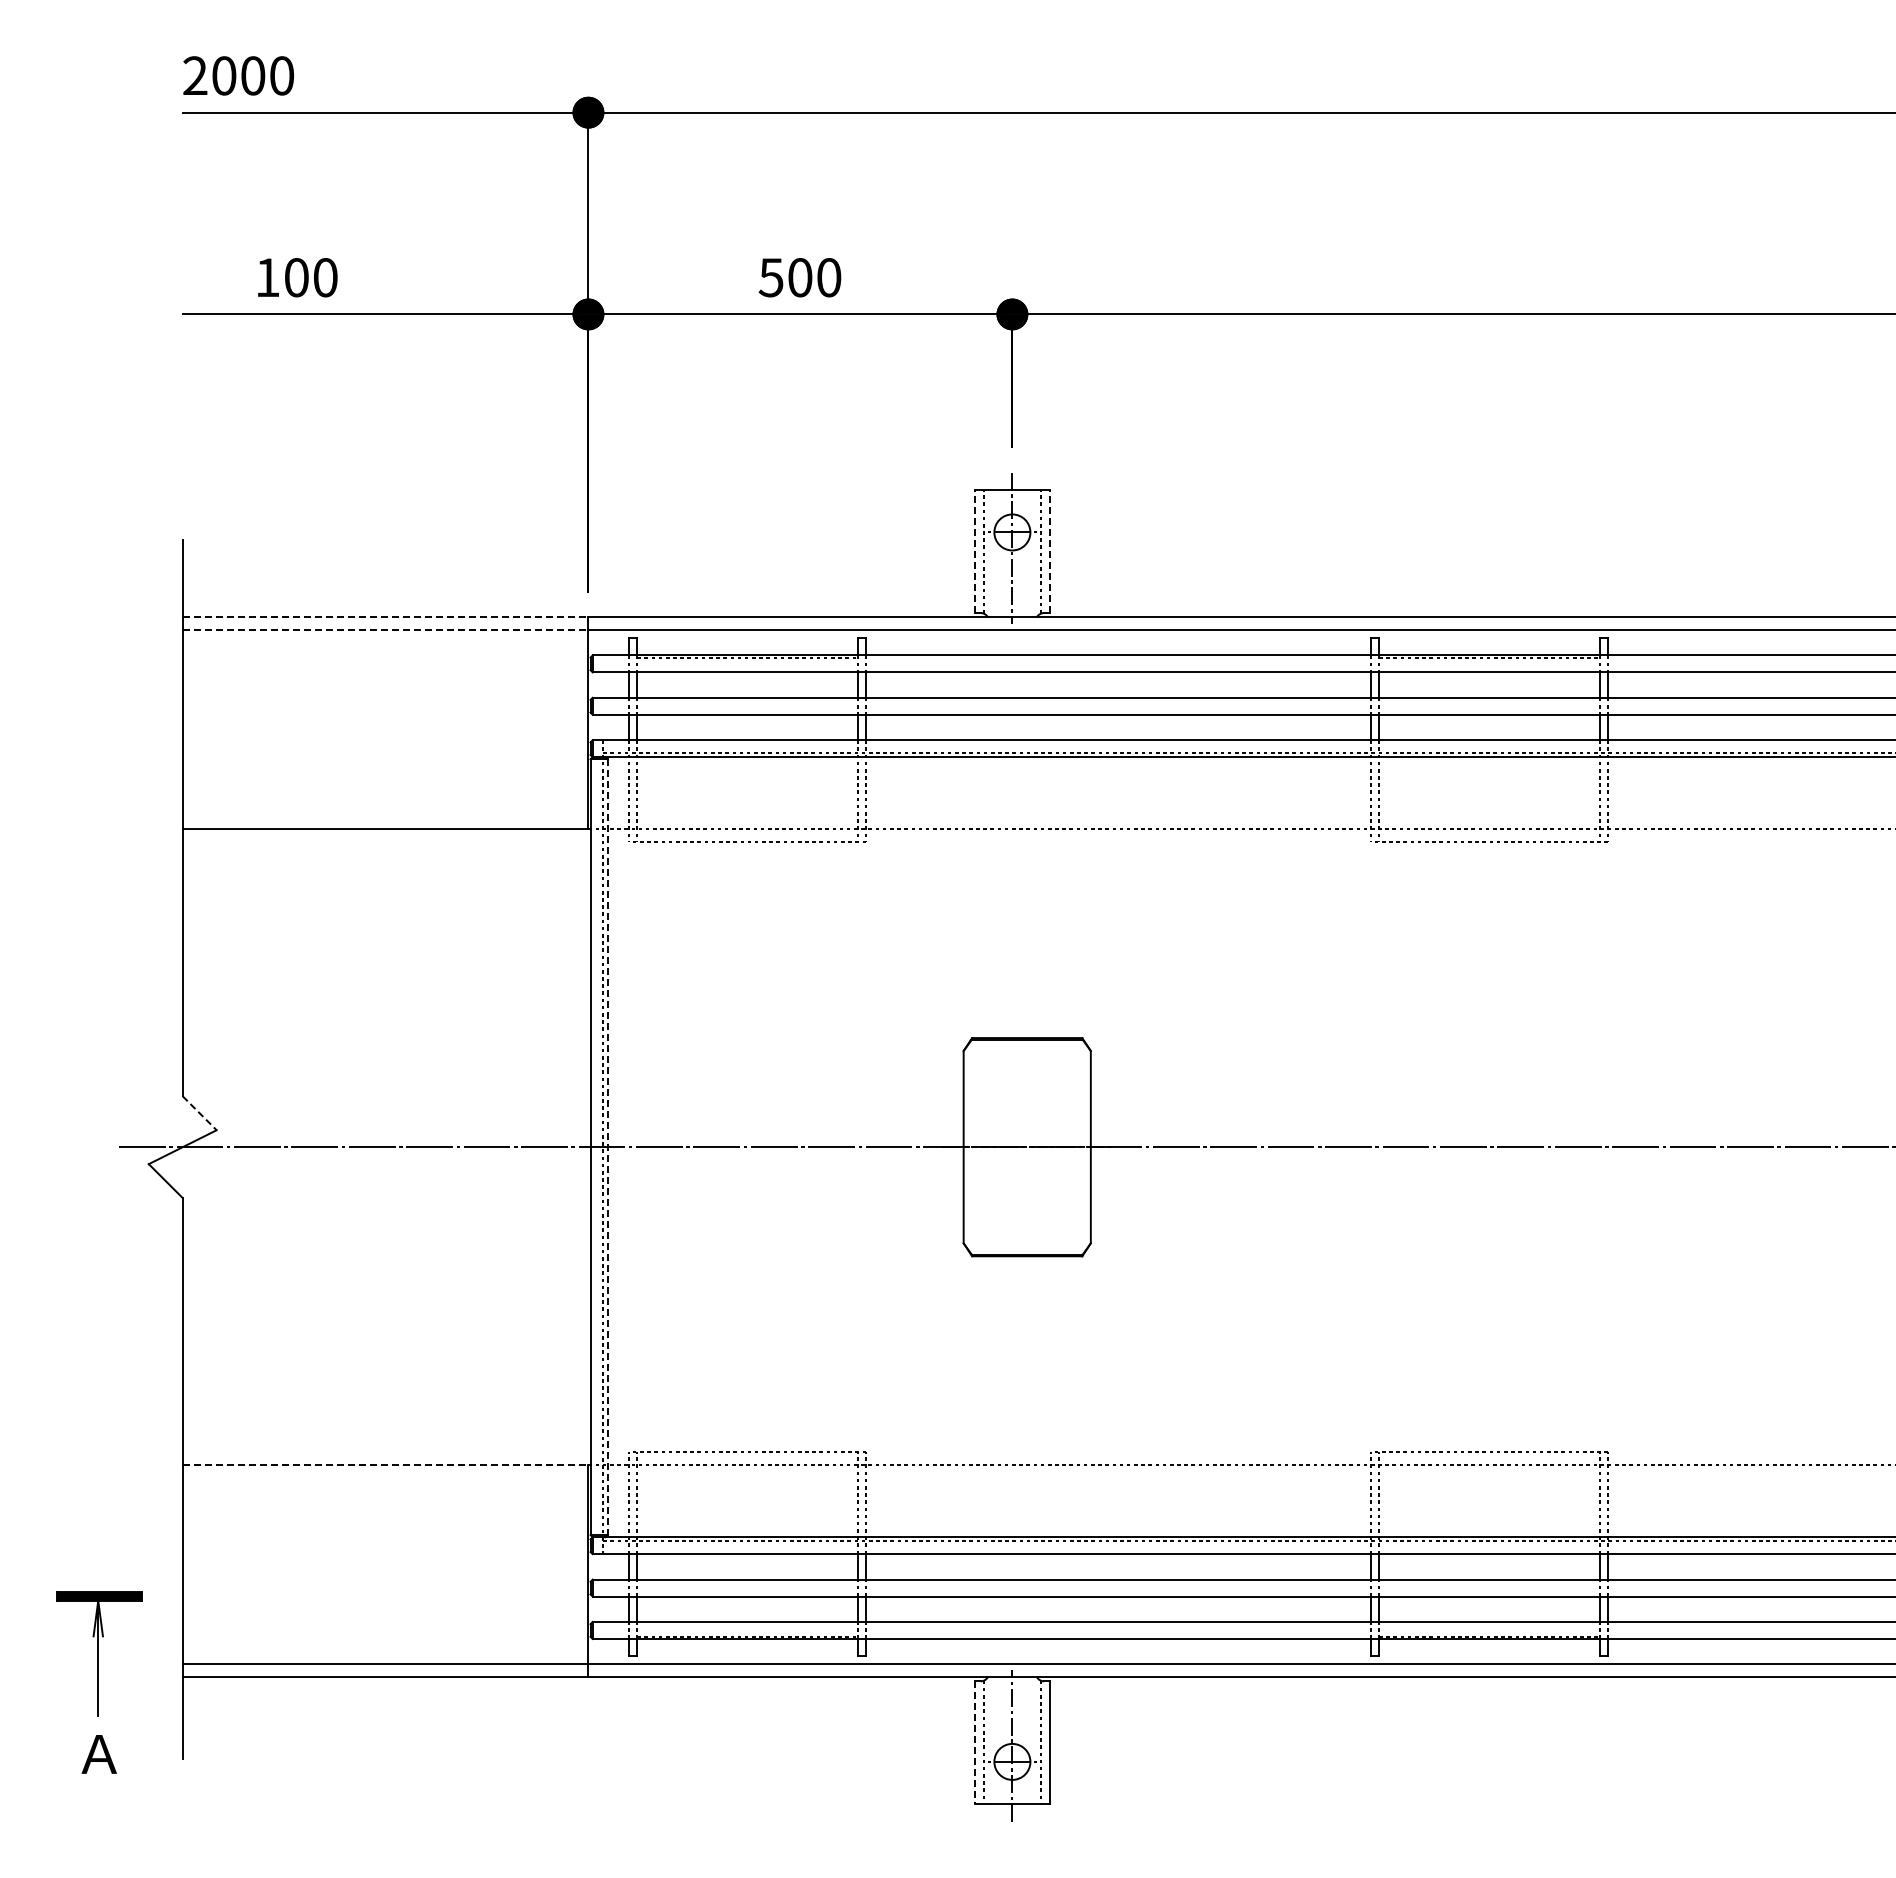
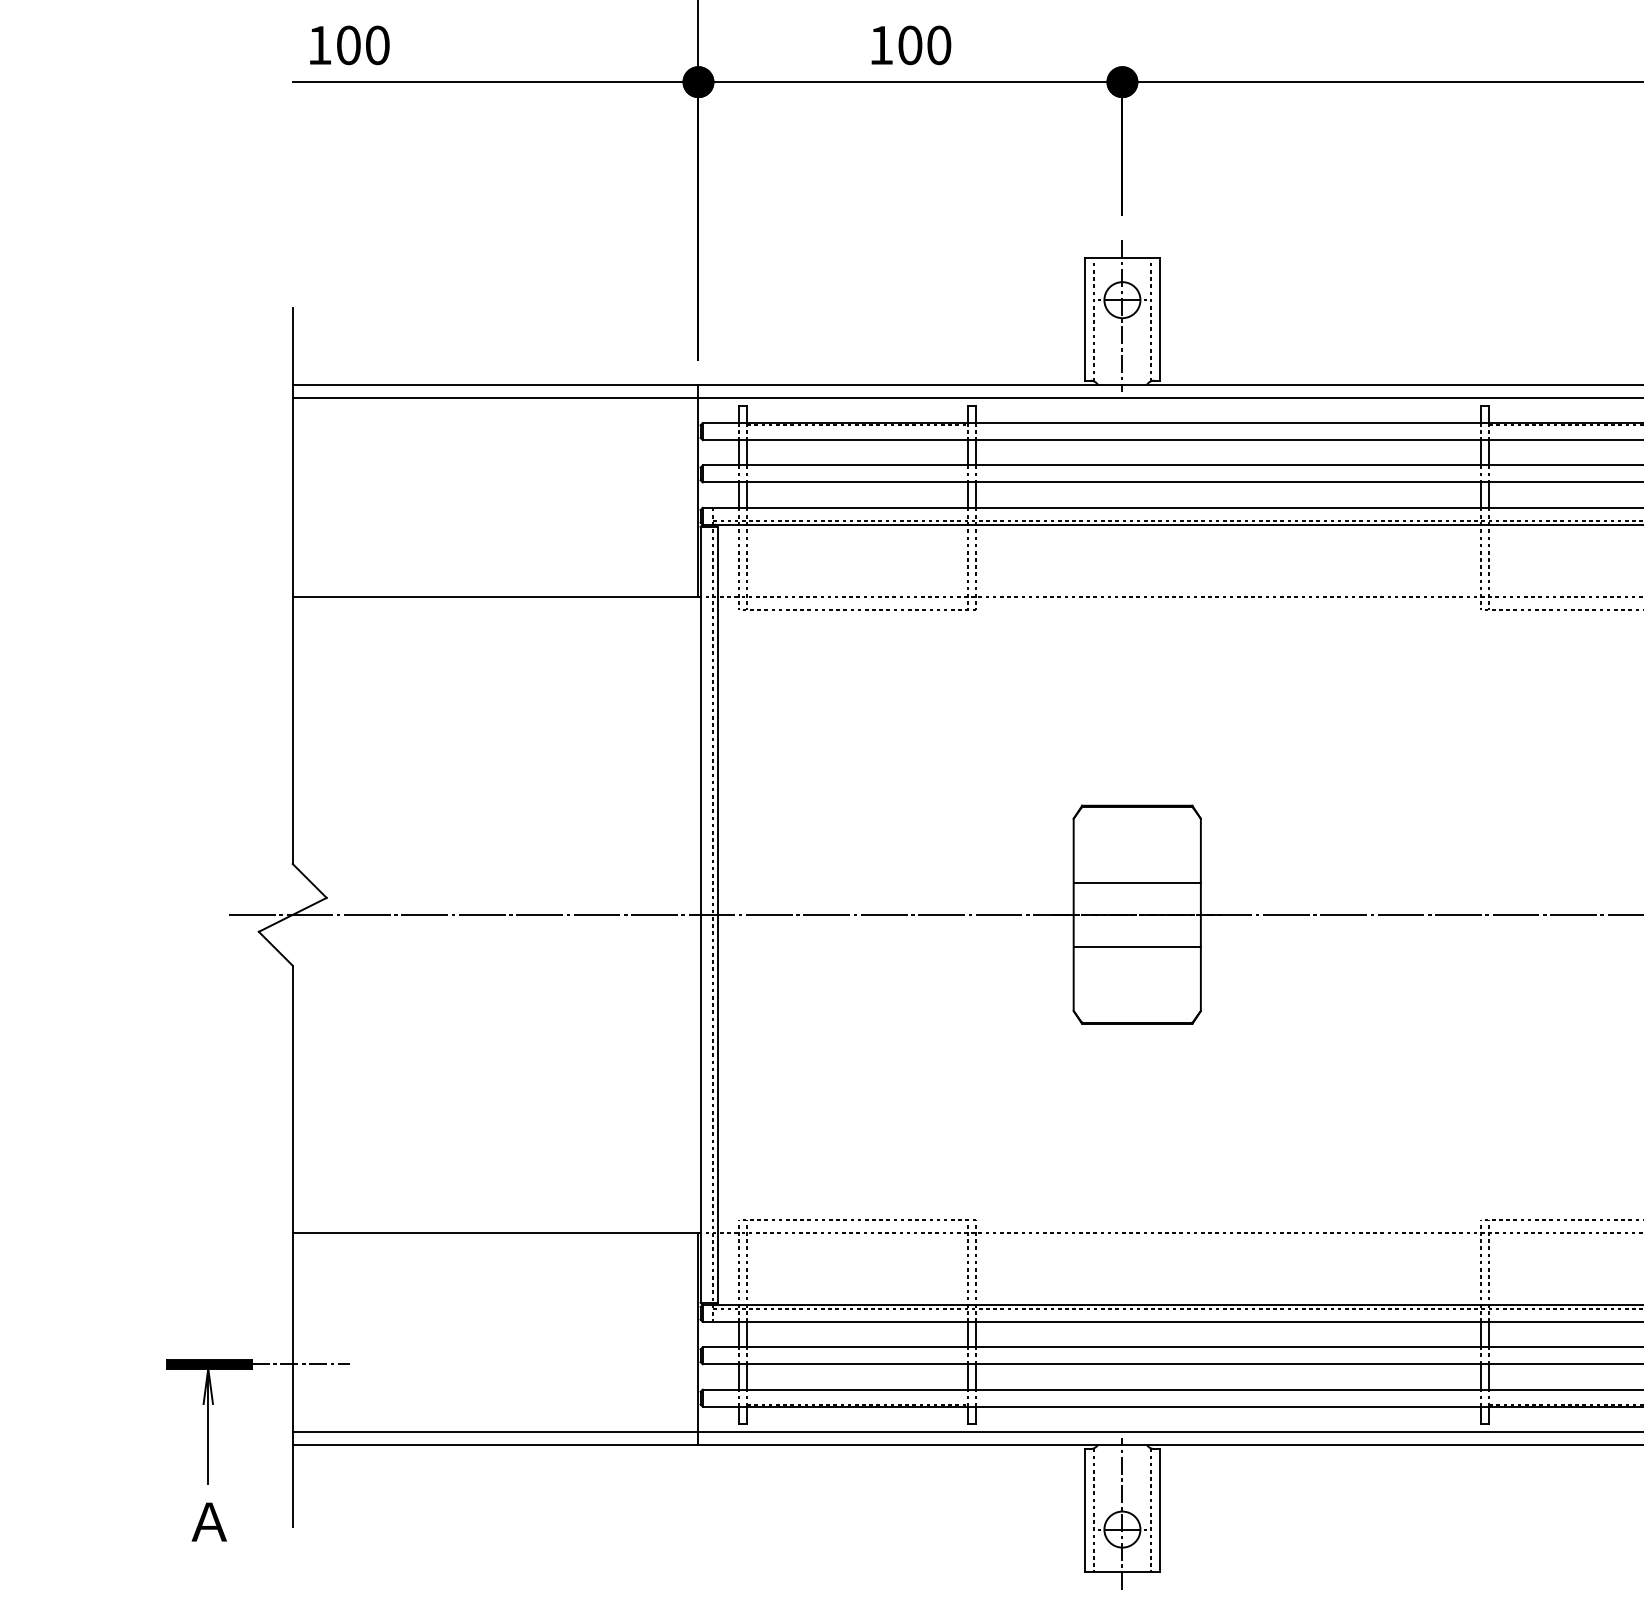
text: (297, 277) -> (349, 45), moved
text: (770, 277) -> (880, 45), 500 -> 100
line: (975, 551) -> (1085, 319), dashed -> solid
line: (1049, 551) -> (1159, 319), dashed -> solid
line: (385, 617) -> (495, 385), dashed -> solid
line: (385, 629) -> (495, 397), dashed -> solid
line: (199, 1113) -> (309, 881), dashed -> solid
line: (1026, 1115) -> (1136, 883), added
line: (607, 1147) -> (717, 915), dashed -> solid
line: (1026, 1178) -> (1136, 946), added
line: (386, 1465) -> (496, 1233), dashed -> solid
line: (190, 1596) -> (300, 1364), added
line: (975, 1743) -> (1085, 1511), dashed -> solid

